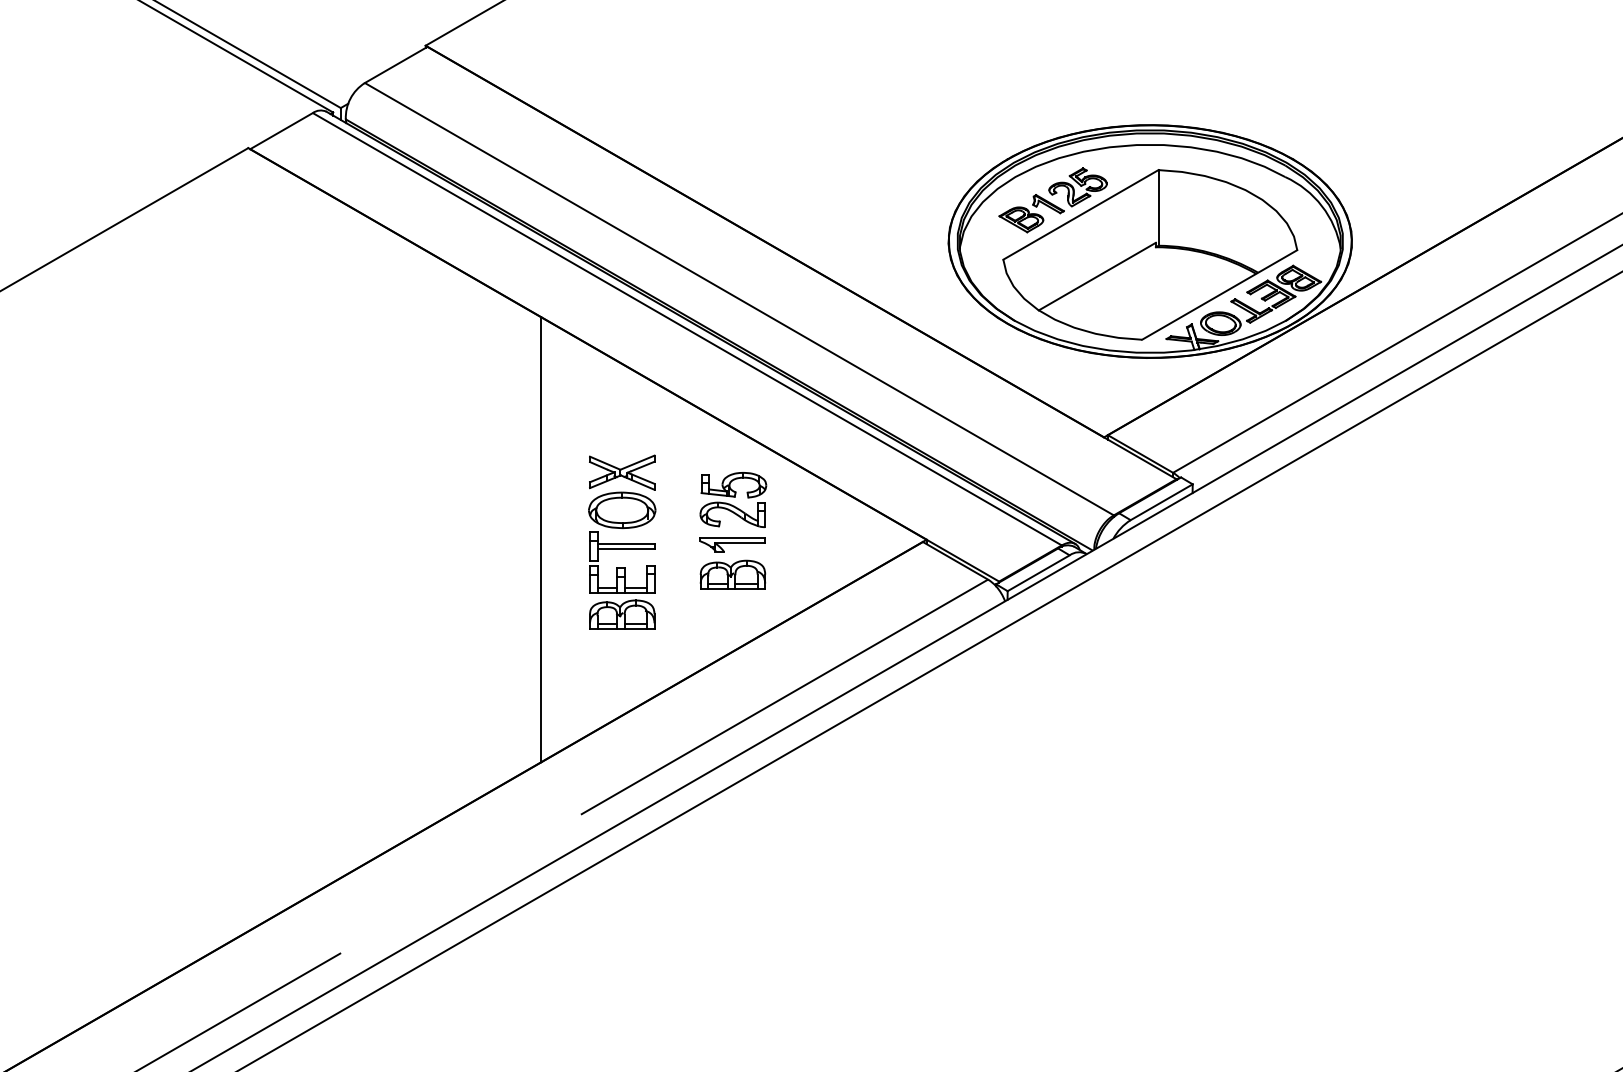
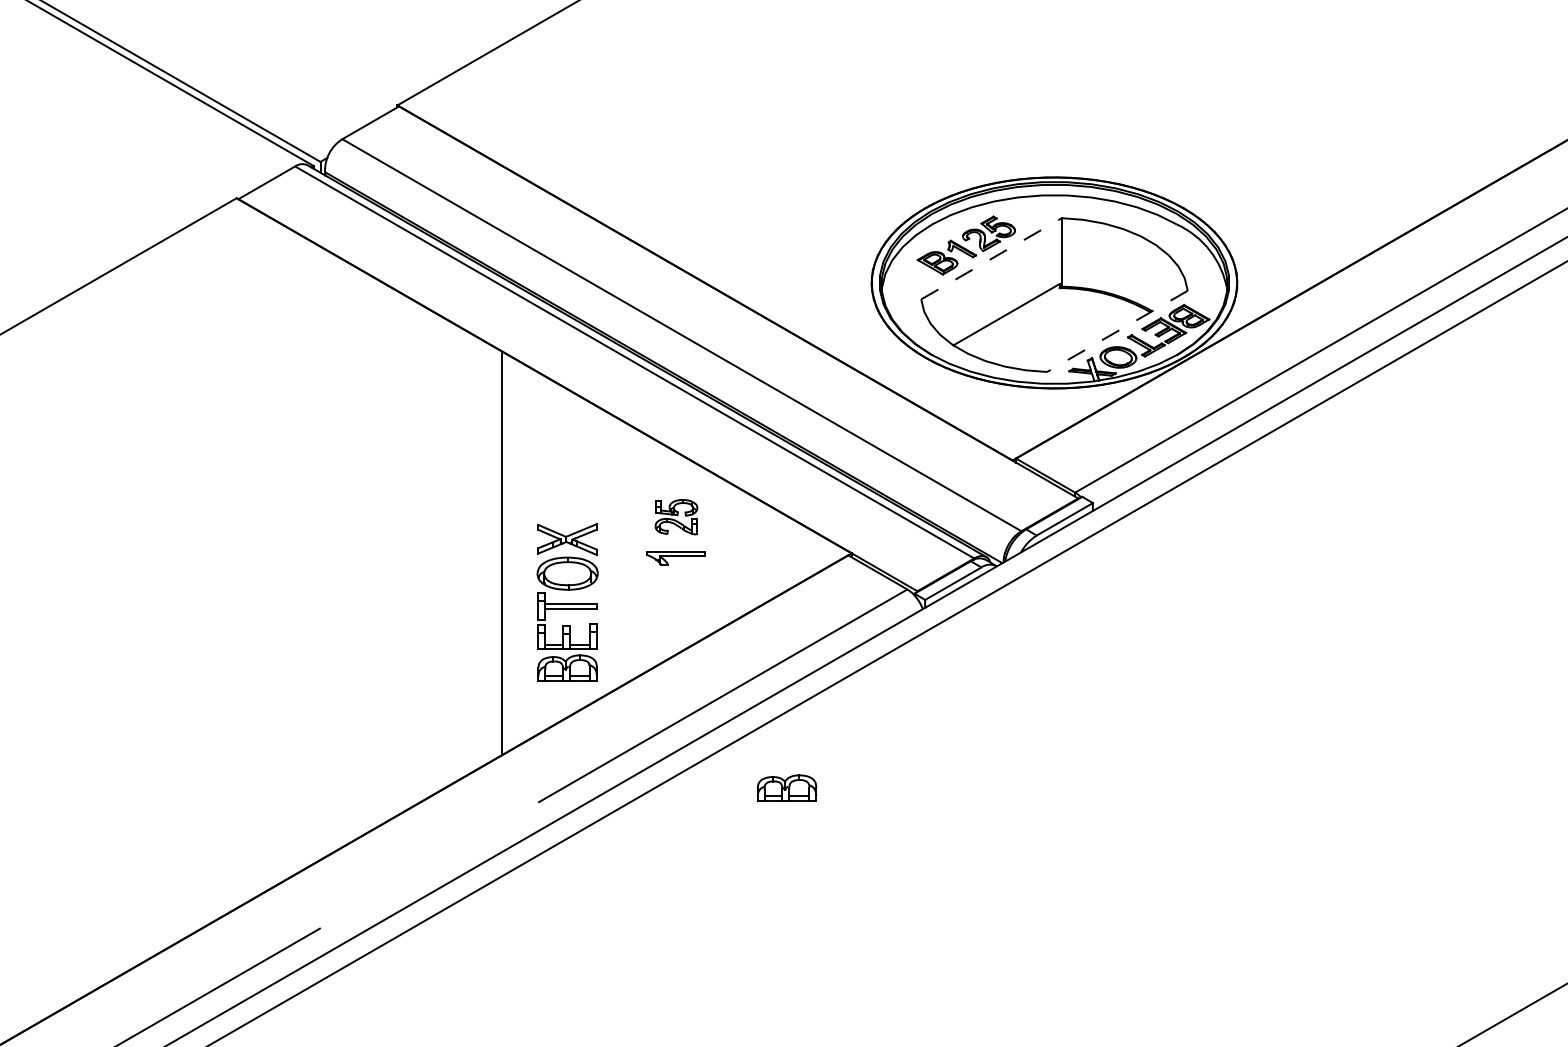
line: (1081, 214) -> (992, 258), solid -> dashed
line: (1218, 295) -> (1116, 331), solid -> dashed
part: (733, 499) -> (676, 516), size x0.7
part: (622, 542) -> (567, 602), moved
part: (733, 574) -> (787, 787), moved

